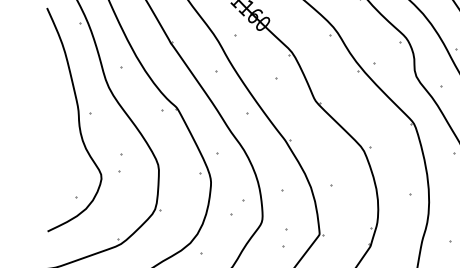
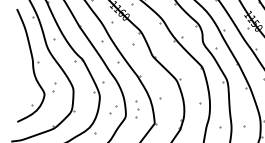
part: (285, 238) -> (137, 113), moved

